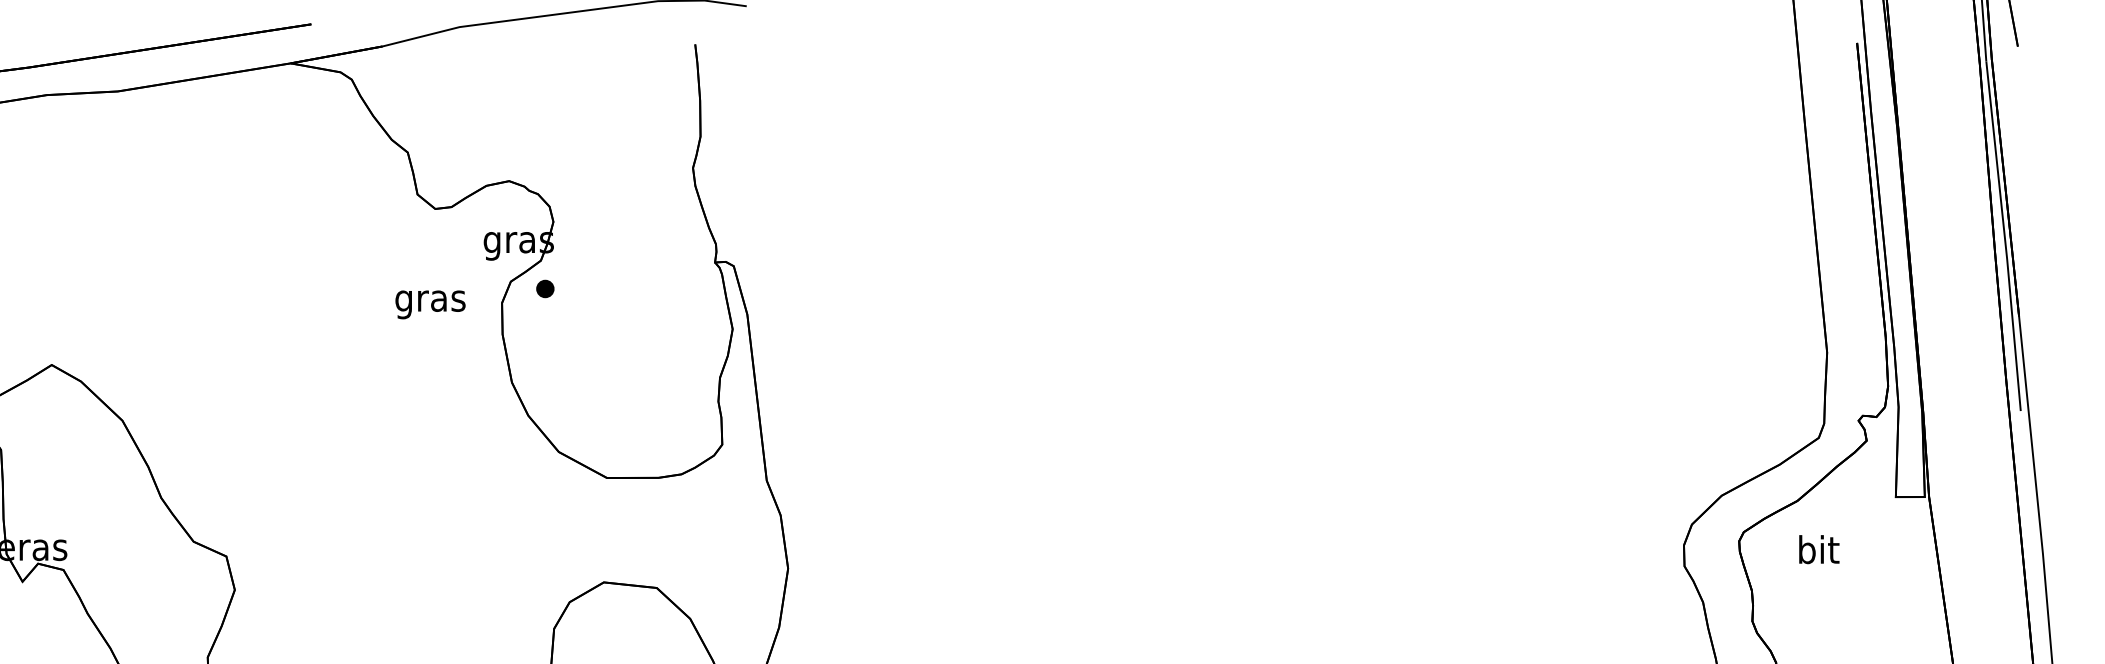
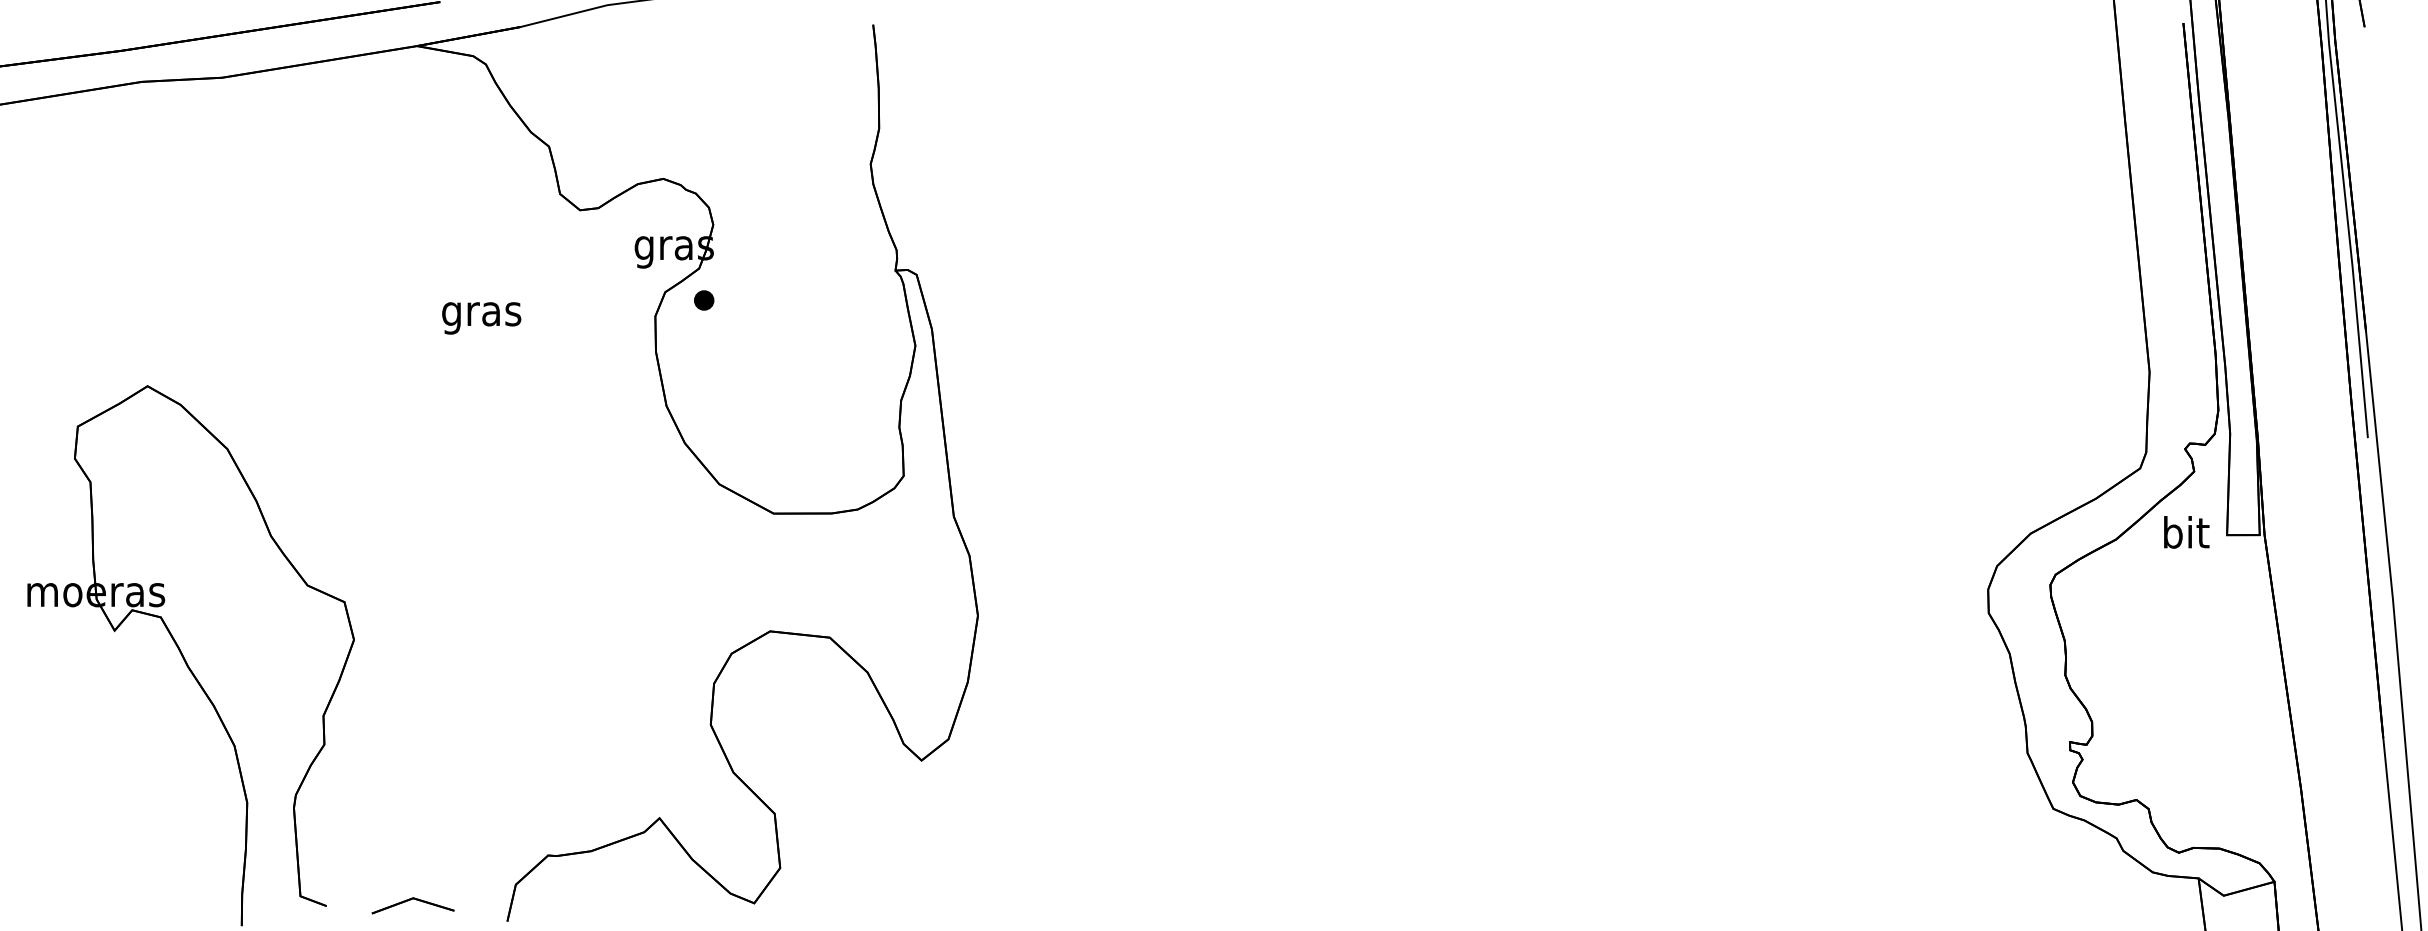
text: (430, 304) -> (481, 318), moved
text: (1819, 549) -> (2186, 532), moved

